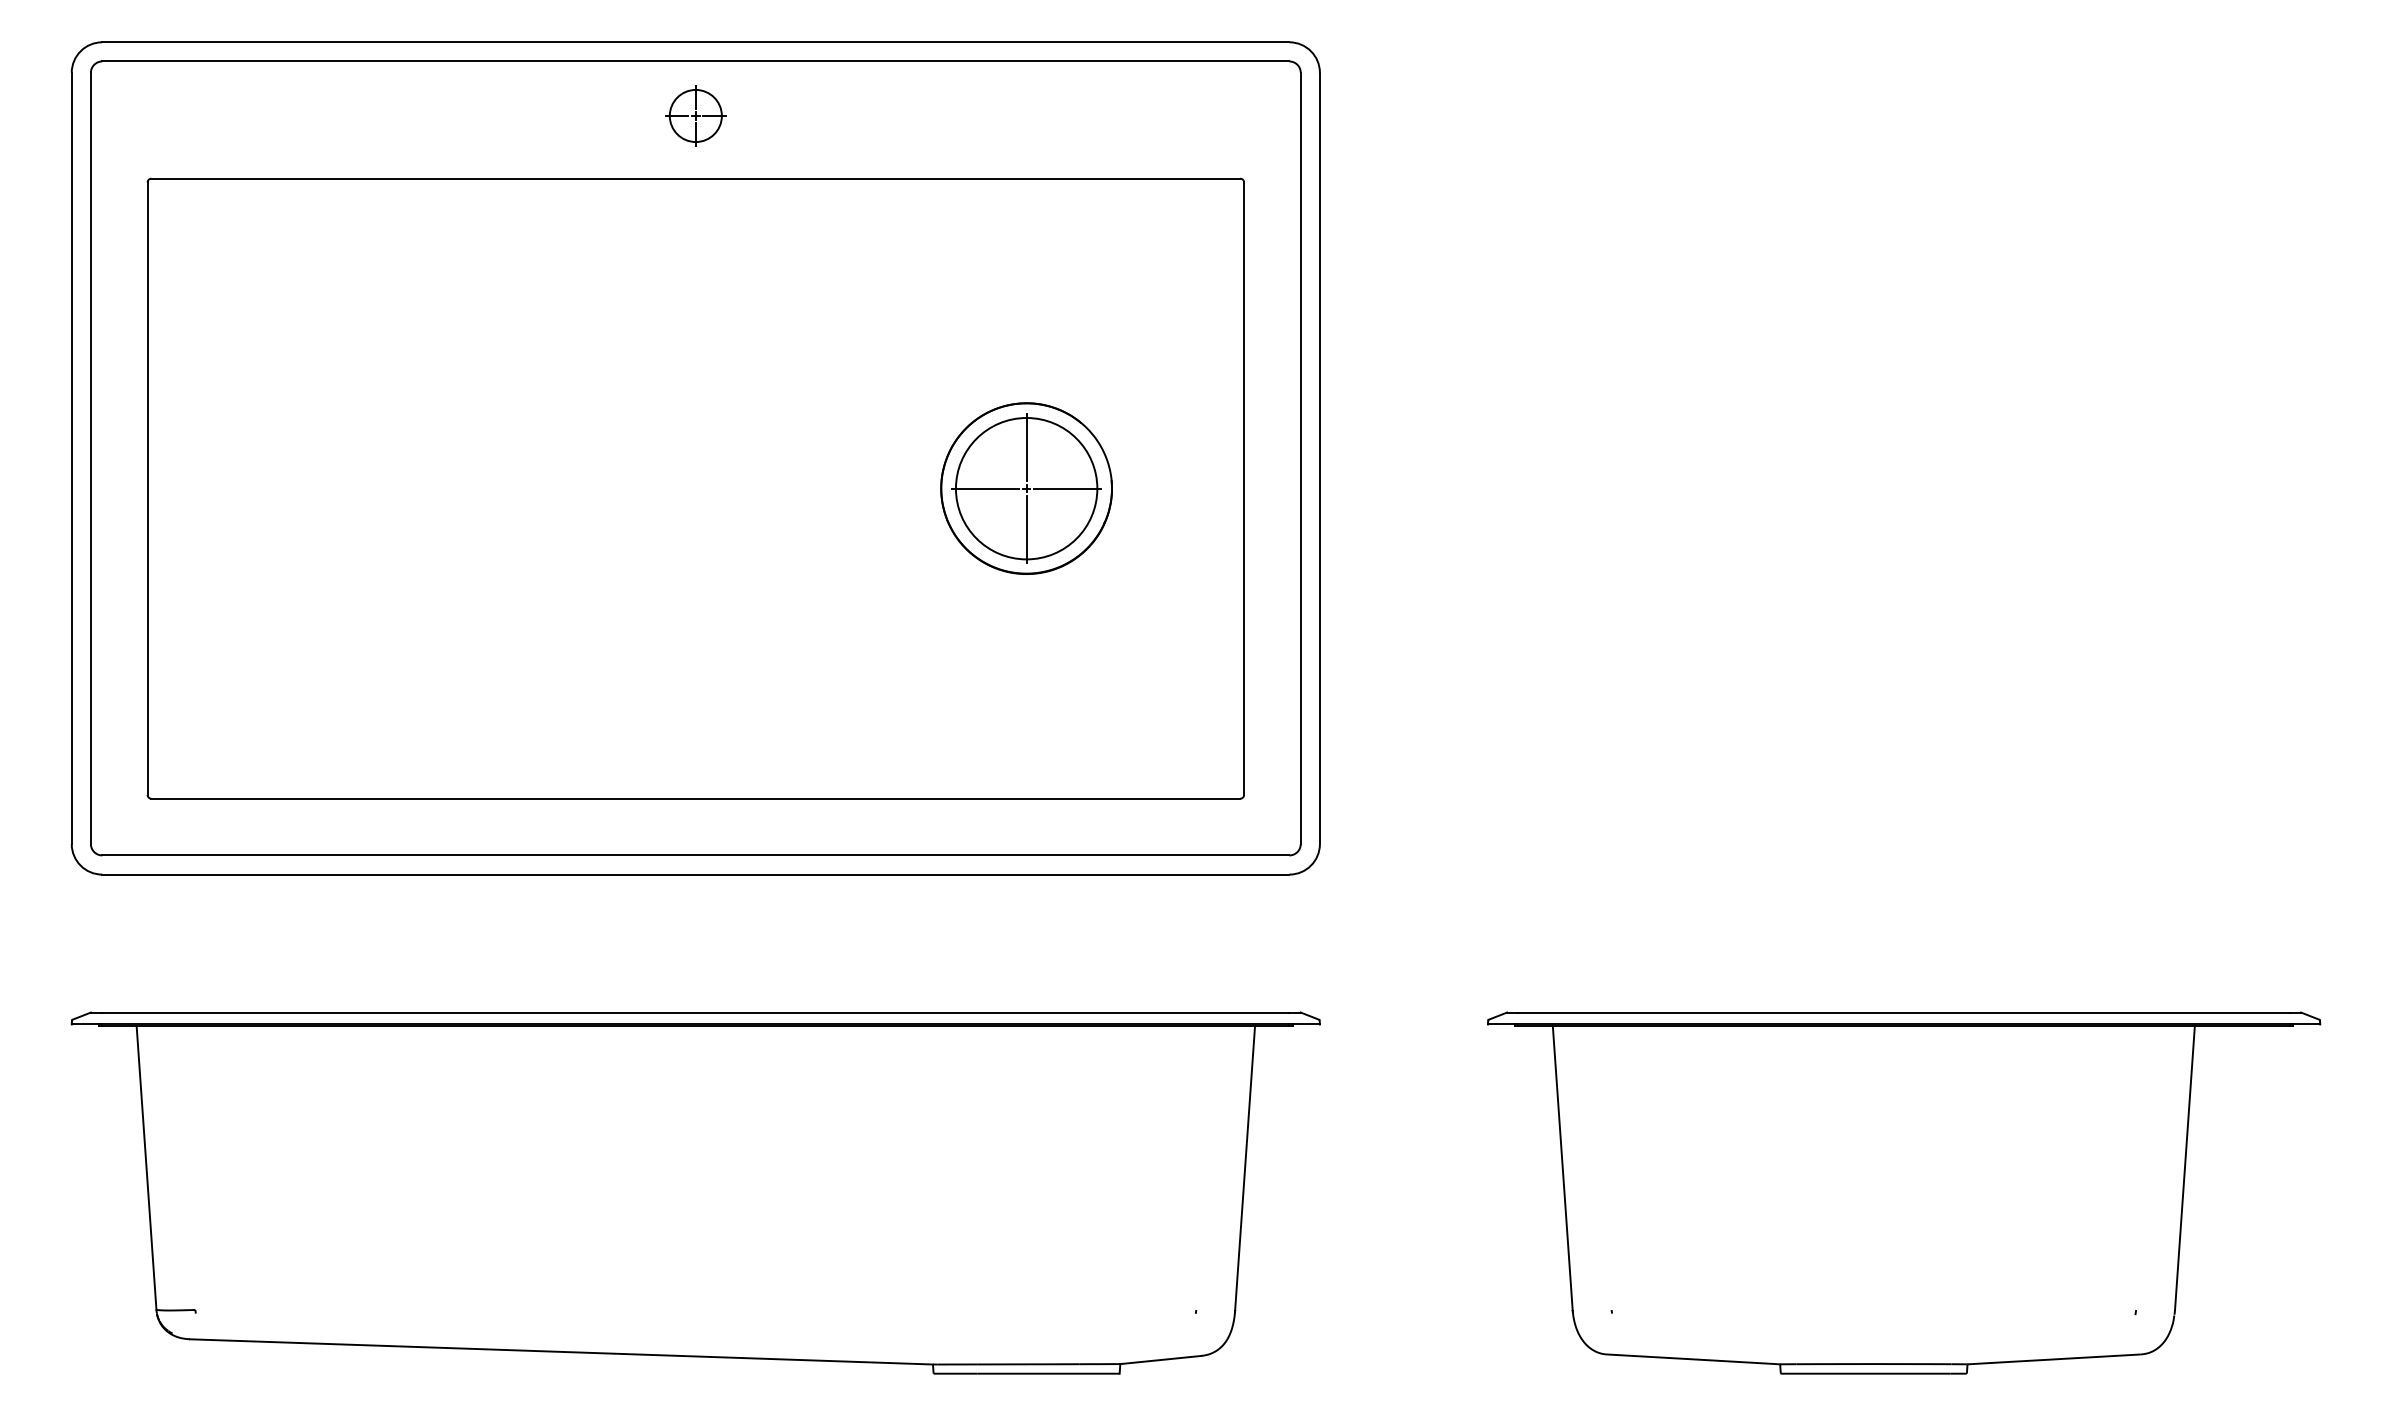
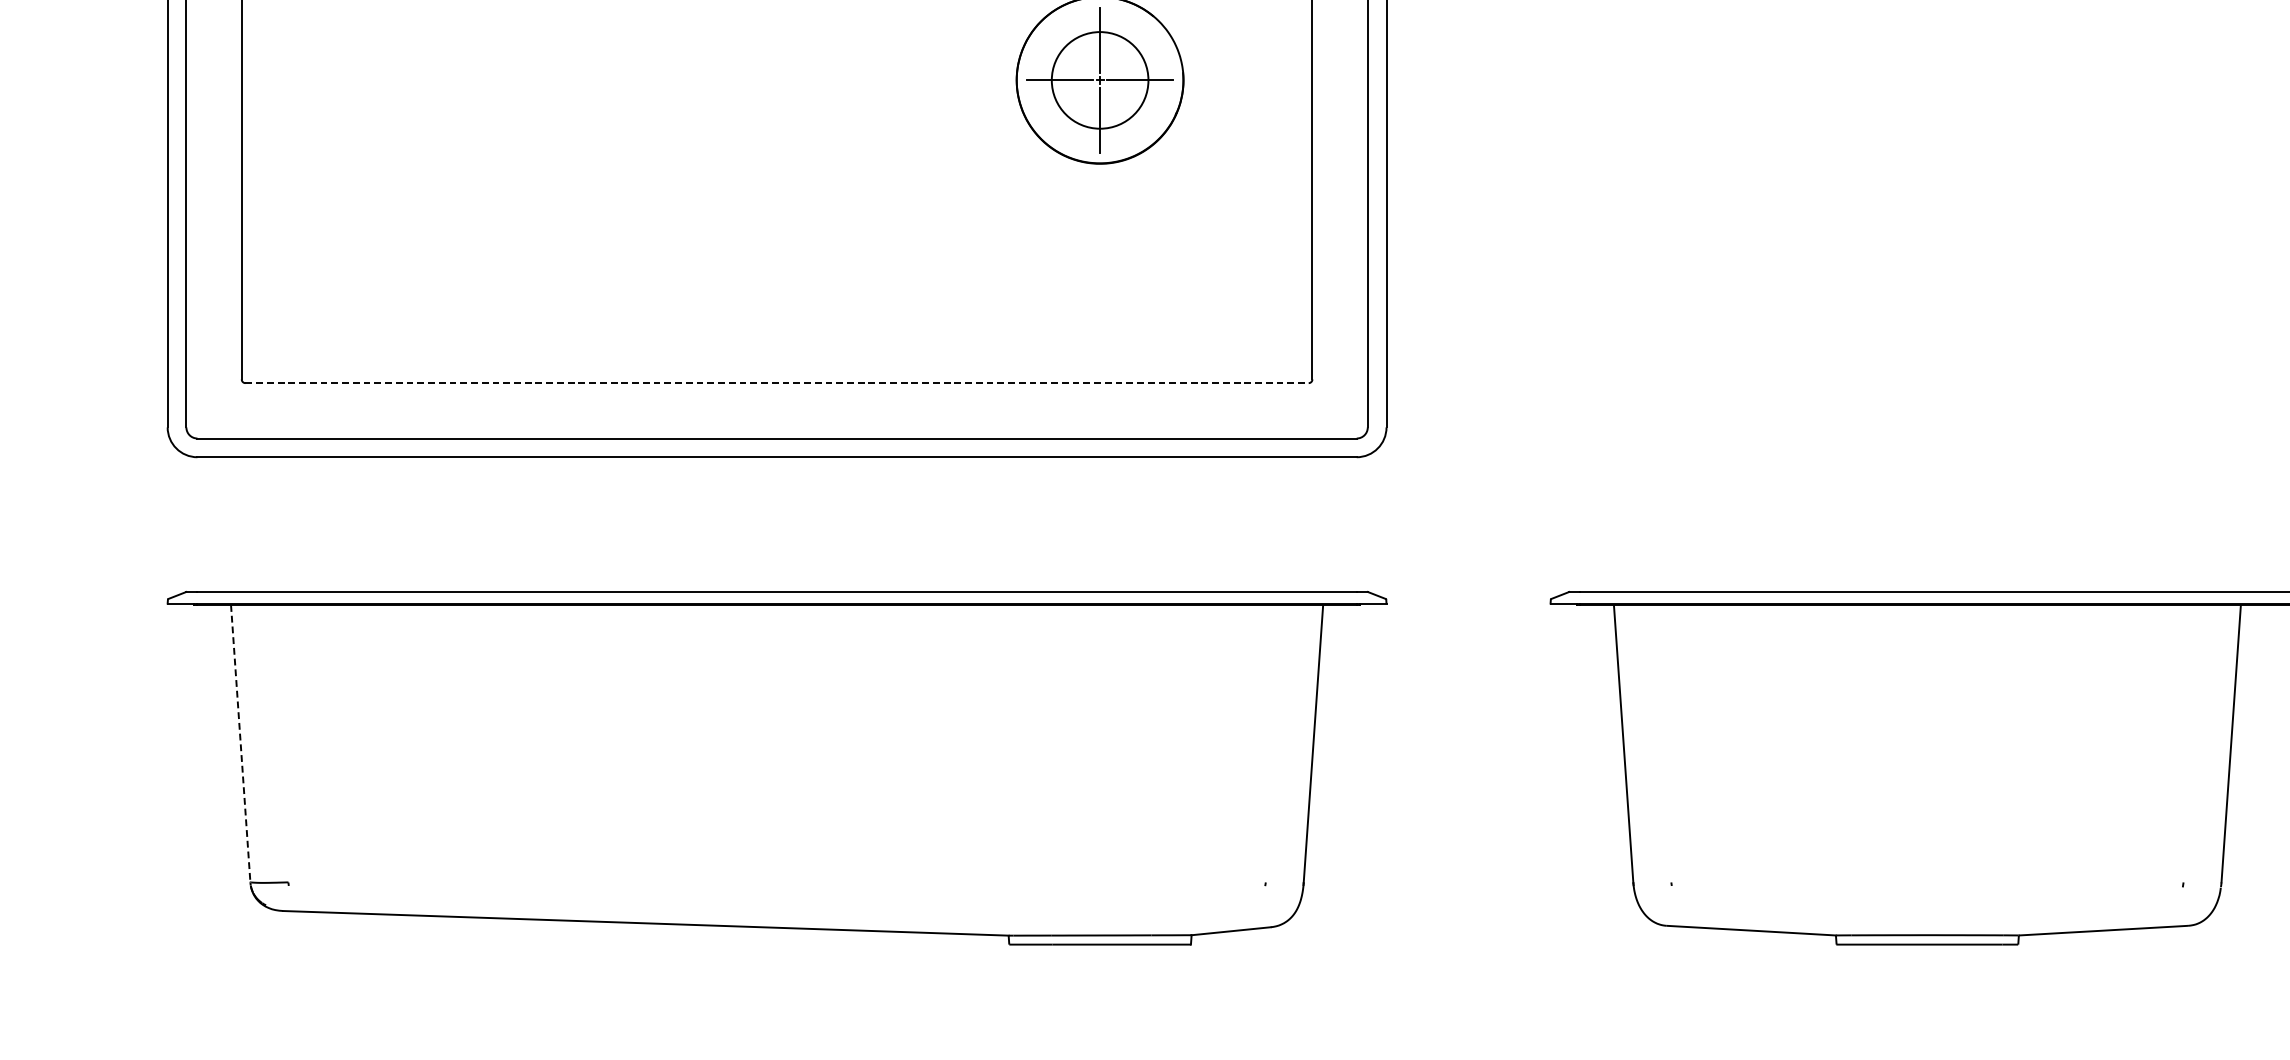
circle: (1026, 488) -> (1099, 80), size x0.7
line: (696, 798) -> (777, 382), solid -> dashed
line: (146, 1168) -> (240, 744), solid -> dashed

